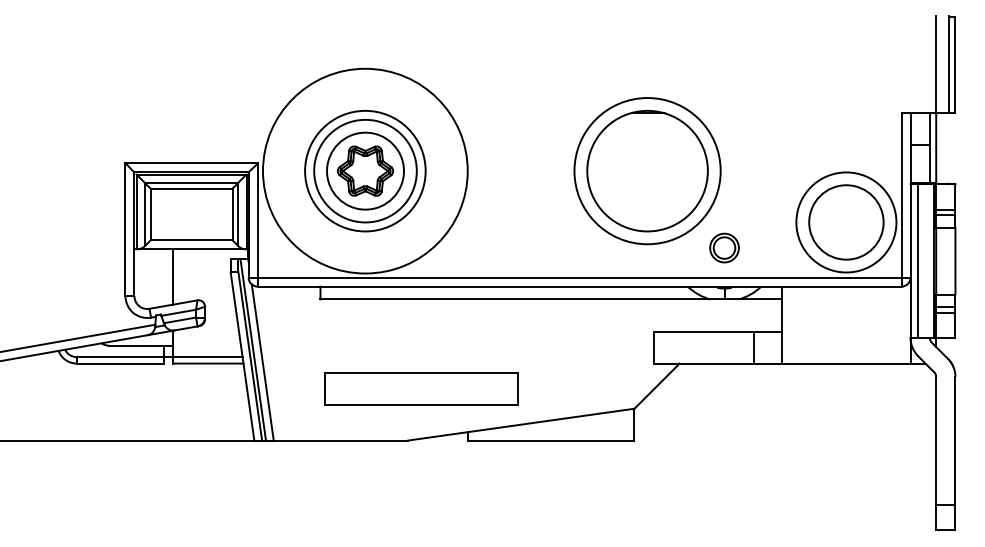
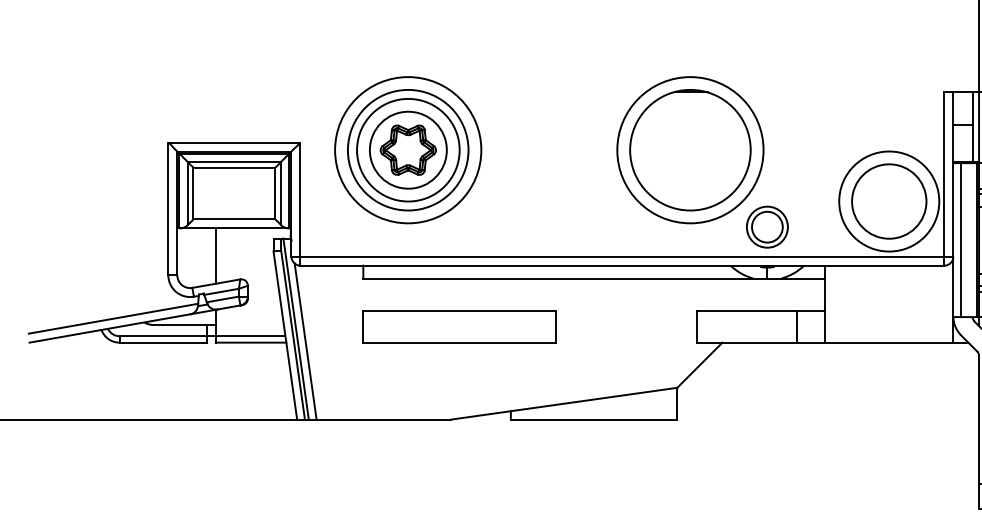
circle: (365, 171) -> (408, 150), size x0.71
part: (724, 247) -> (767, 226), size x1.43
part: (421, 388) -> (459, 326), moved

